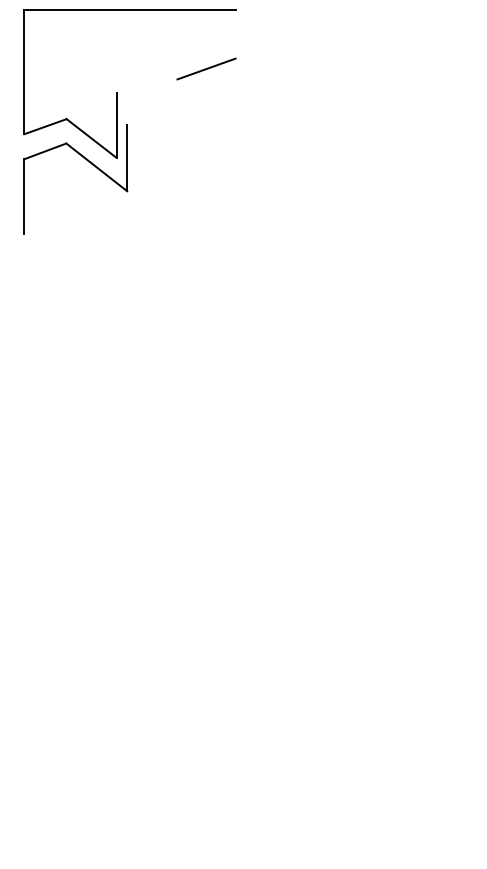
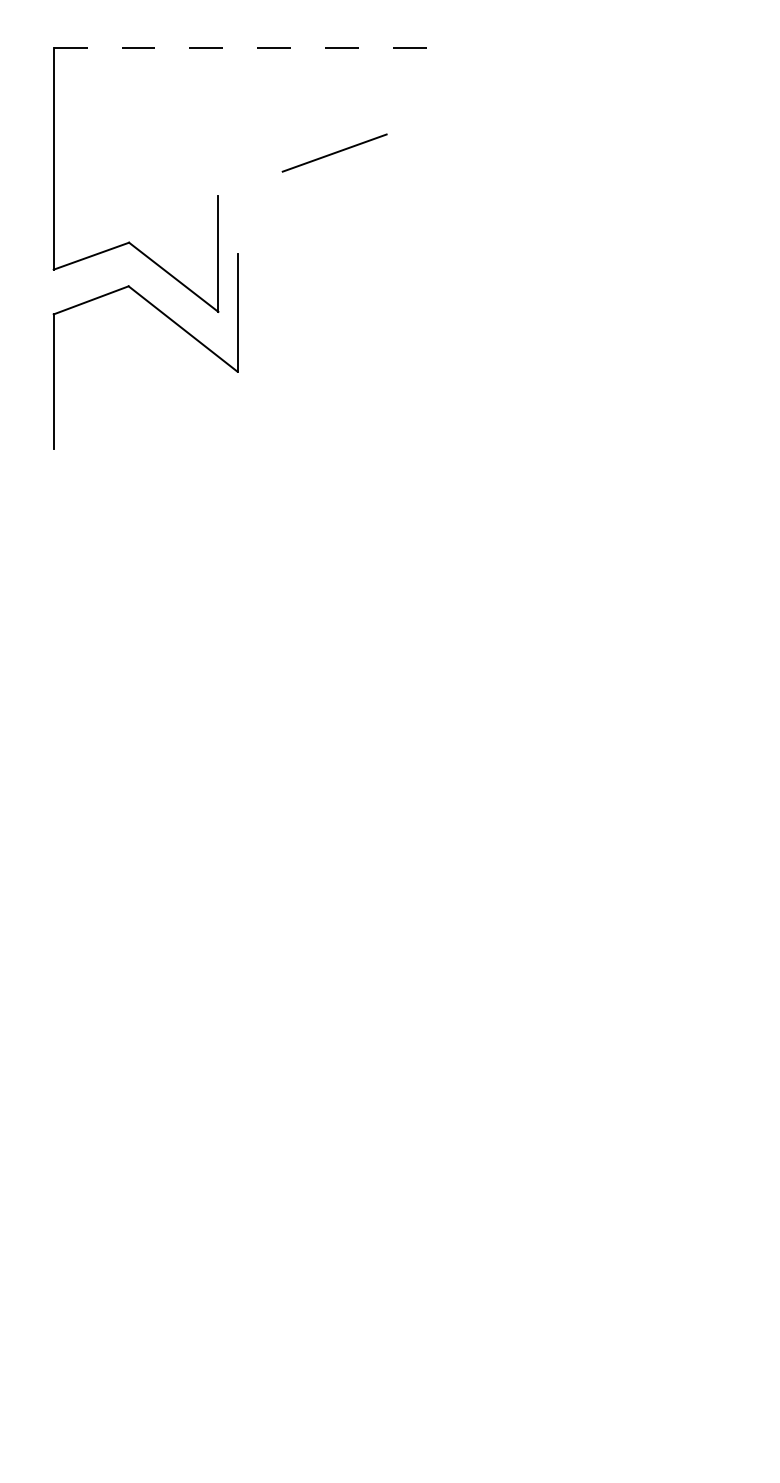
line: (130, 10) -> (243, 48), solid -> dashed
line: (206, 68) -> (334, 152), moved

